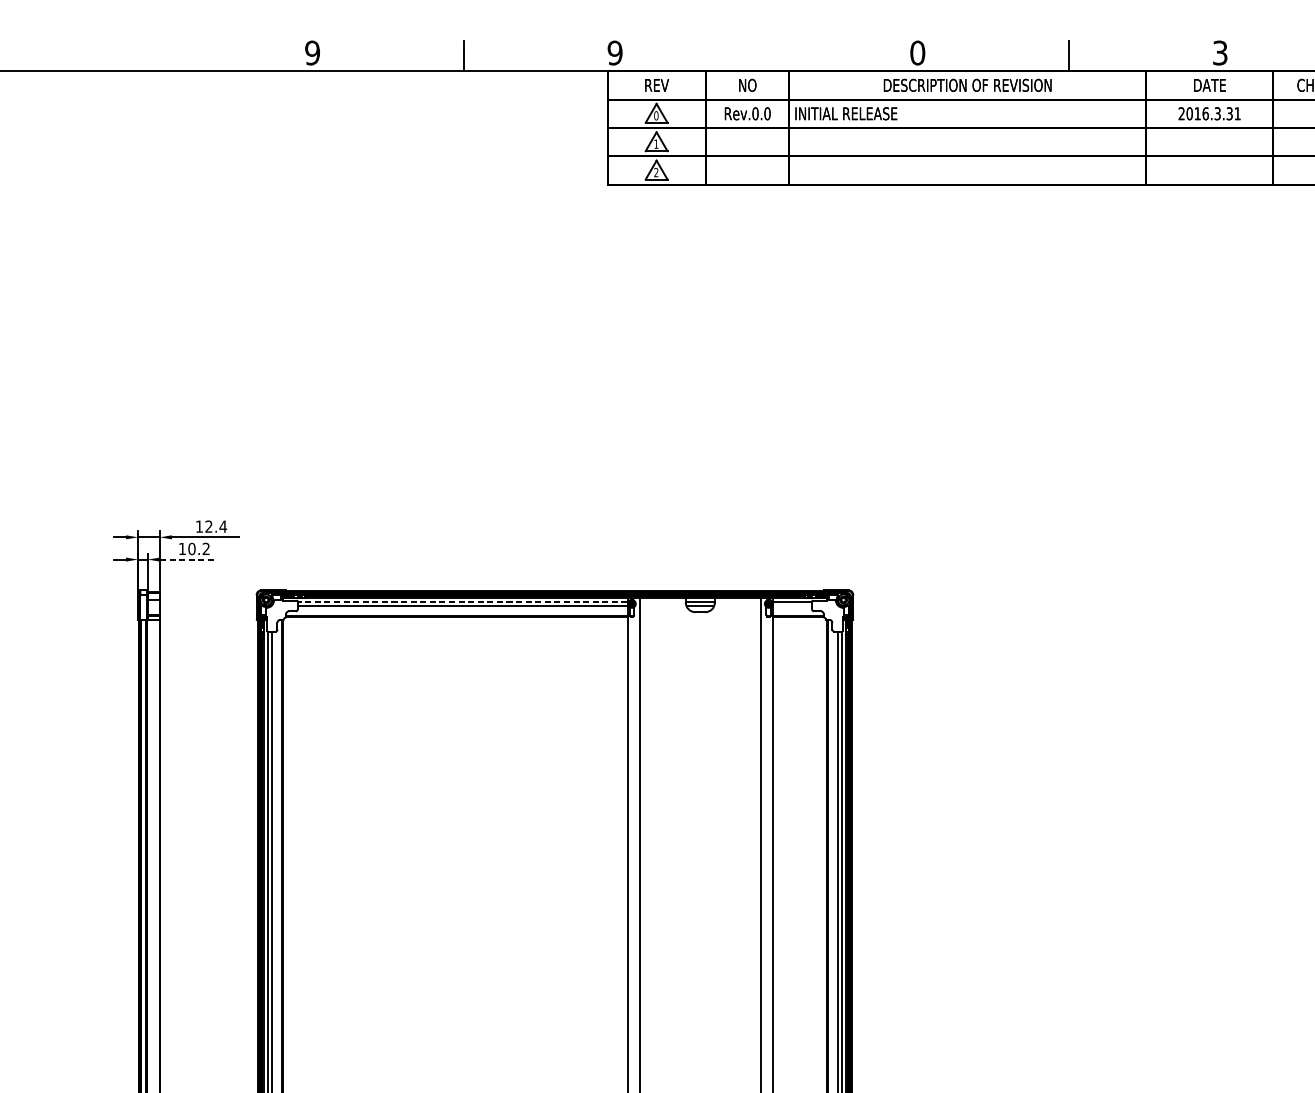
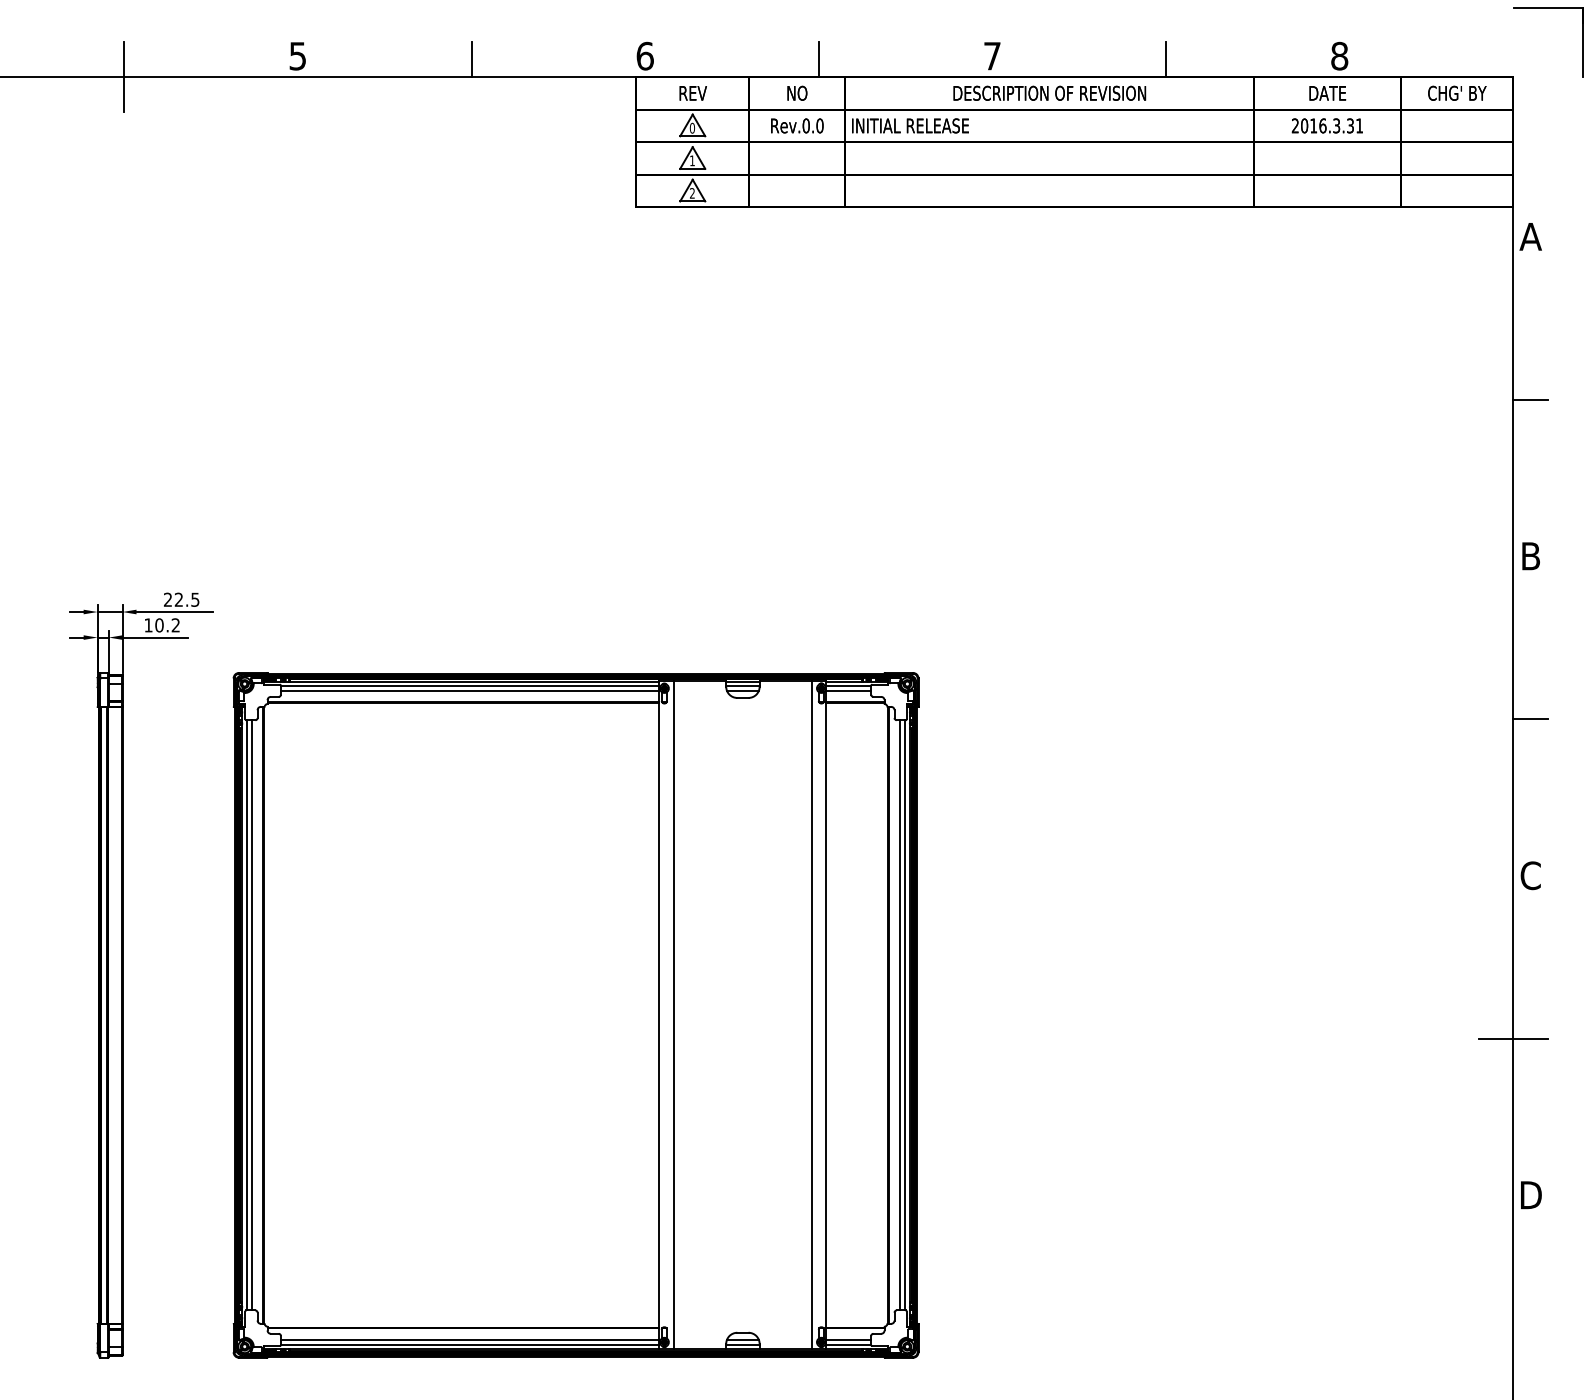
text: (312, 52) -> (297, 55), 9 -> 5
text: (614, 52) -> (644, 55), 9 -> 6
text: (917, 52) -> (992, 55), 0 -> 7
text: (1220, 53) -> (1339, 56), 3 -> 8
line: (766, 55) -> (818, 59), added
line: (161, 70) -> (124, 76), added
text: (211, 526) -> (181, 599), 12.4 -> 22.5
line: (188, 559) -> (155, 637), dashed -> solid
line: (462, 602) -> (469, 686), dashed -> solid
line: (792, 606) -> (848, 691), added

